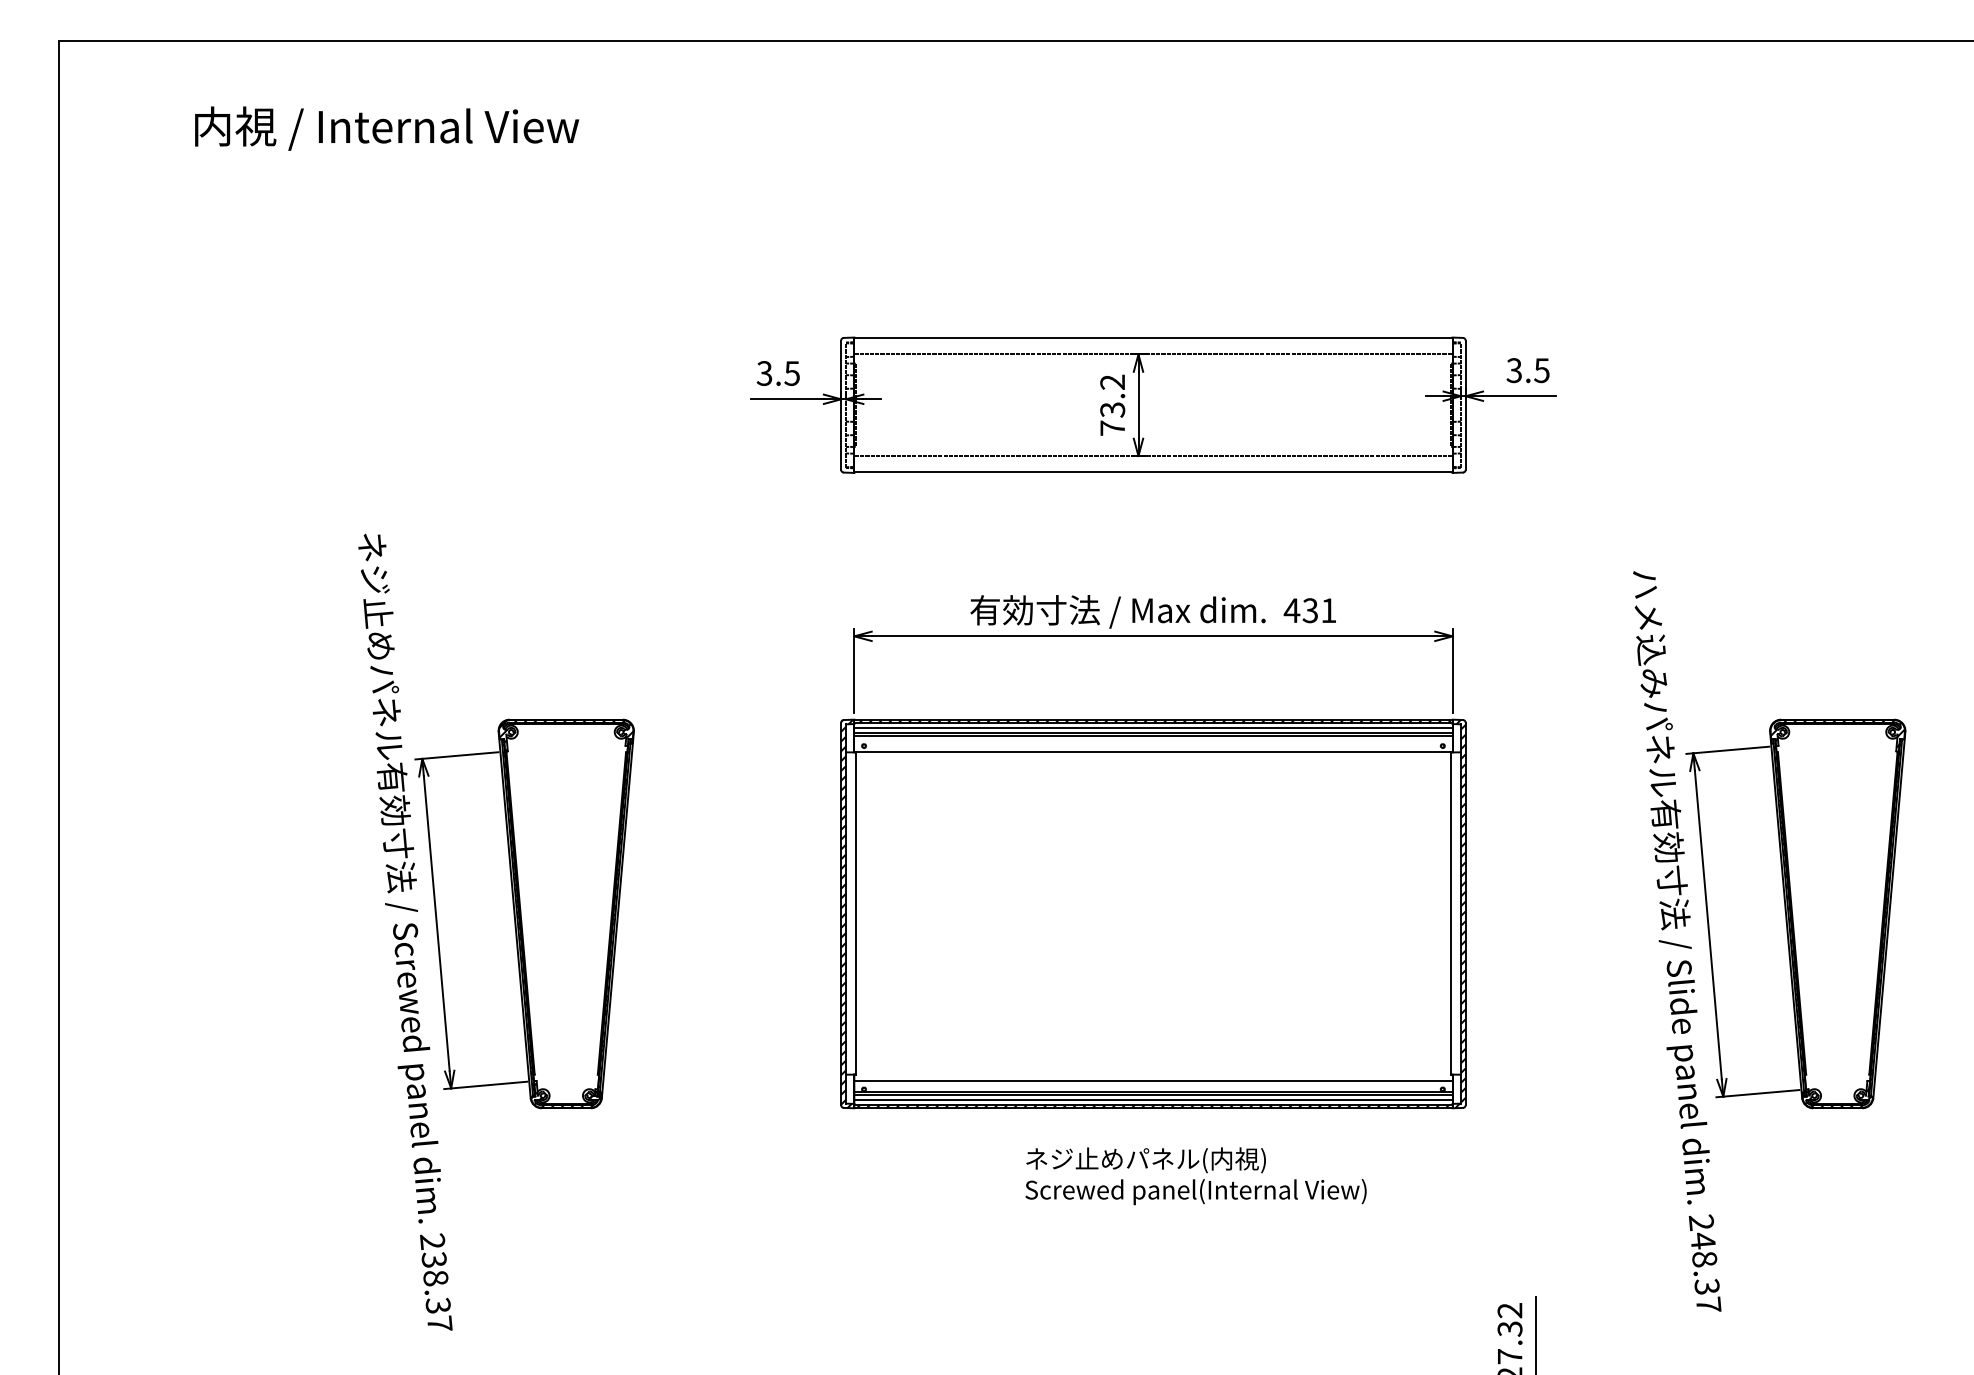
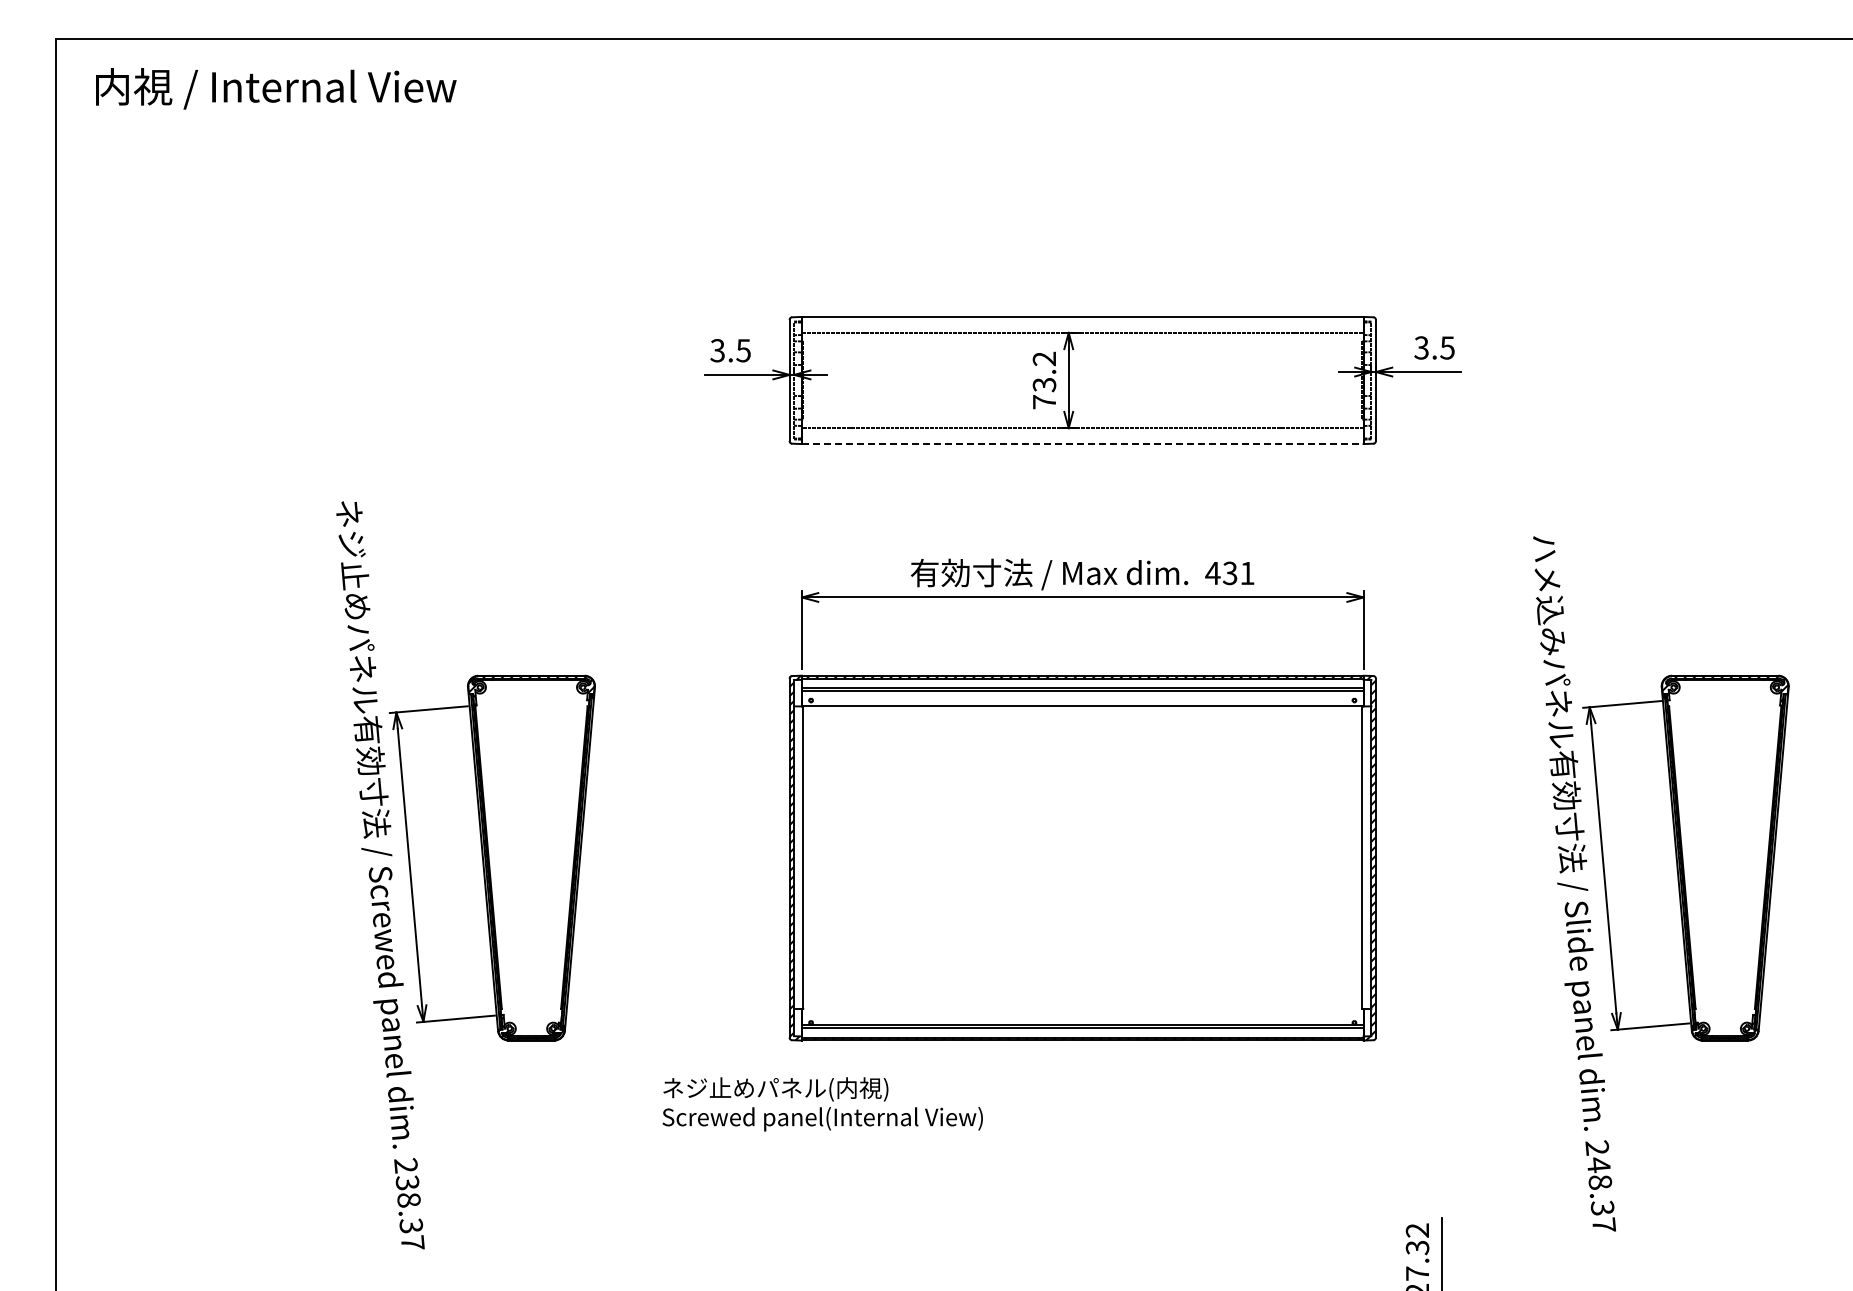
text: (387, 128) -> (276, 88), moved
line: (1153, 472) -> (1082, 443), solid -> dashed
line: (1153, 727) -> (1082, 683), removed
line: (1153, 1080) -> (1082, 1014), removed
line: (1153, 1099) -> (1082, 1032), removed
text: (1195, 1176) -> (822, 1104), moved

